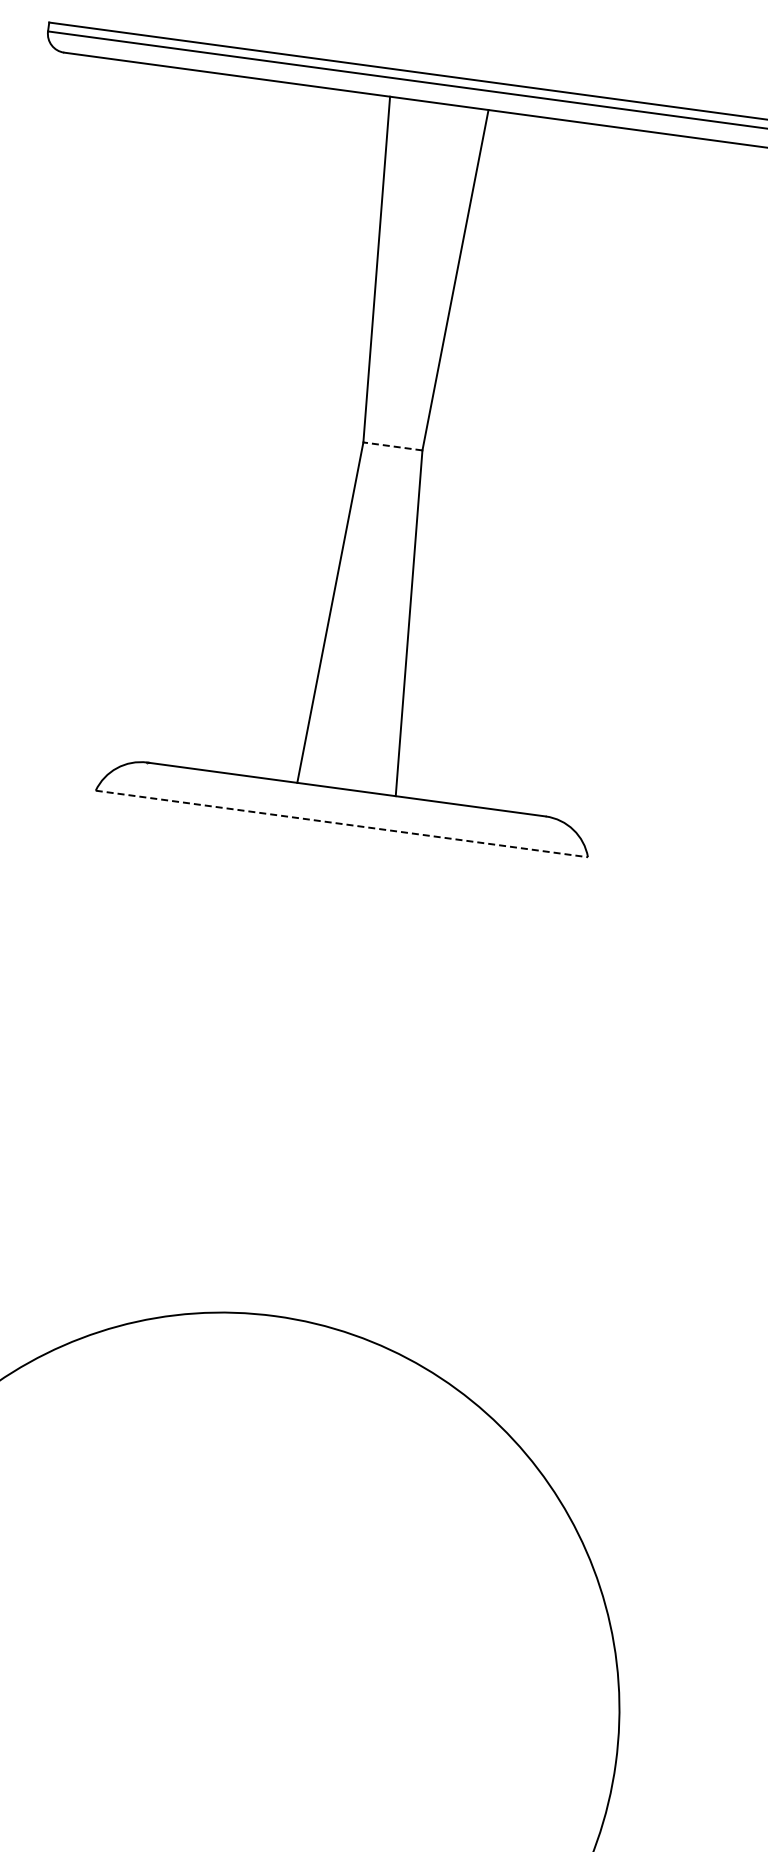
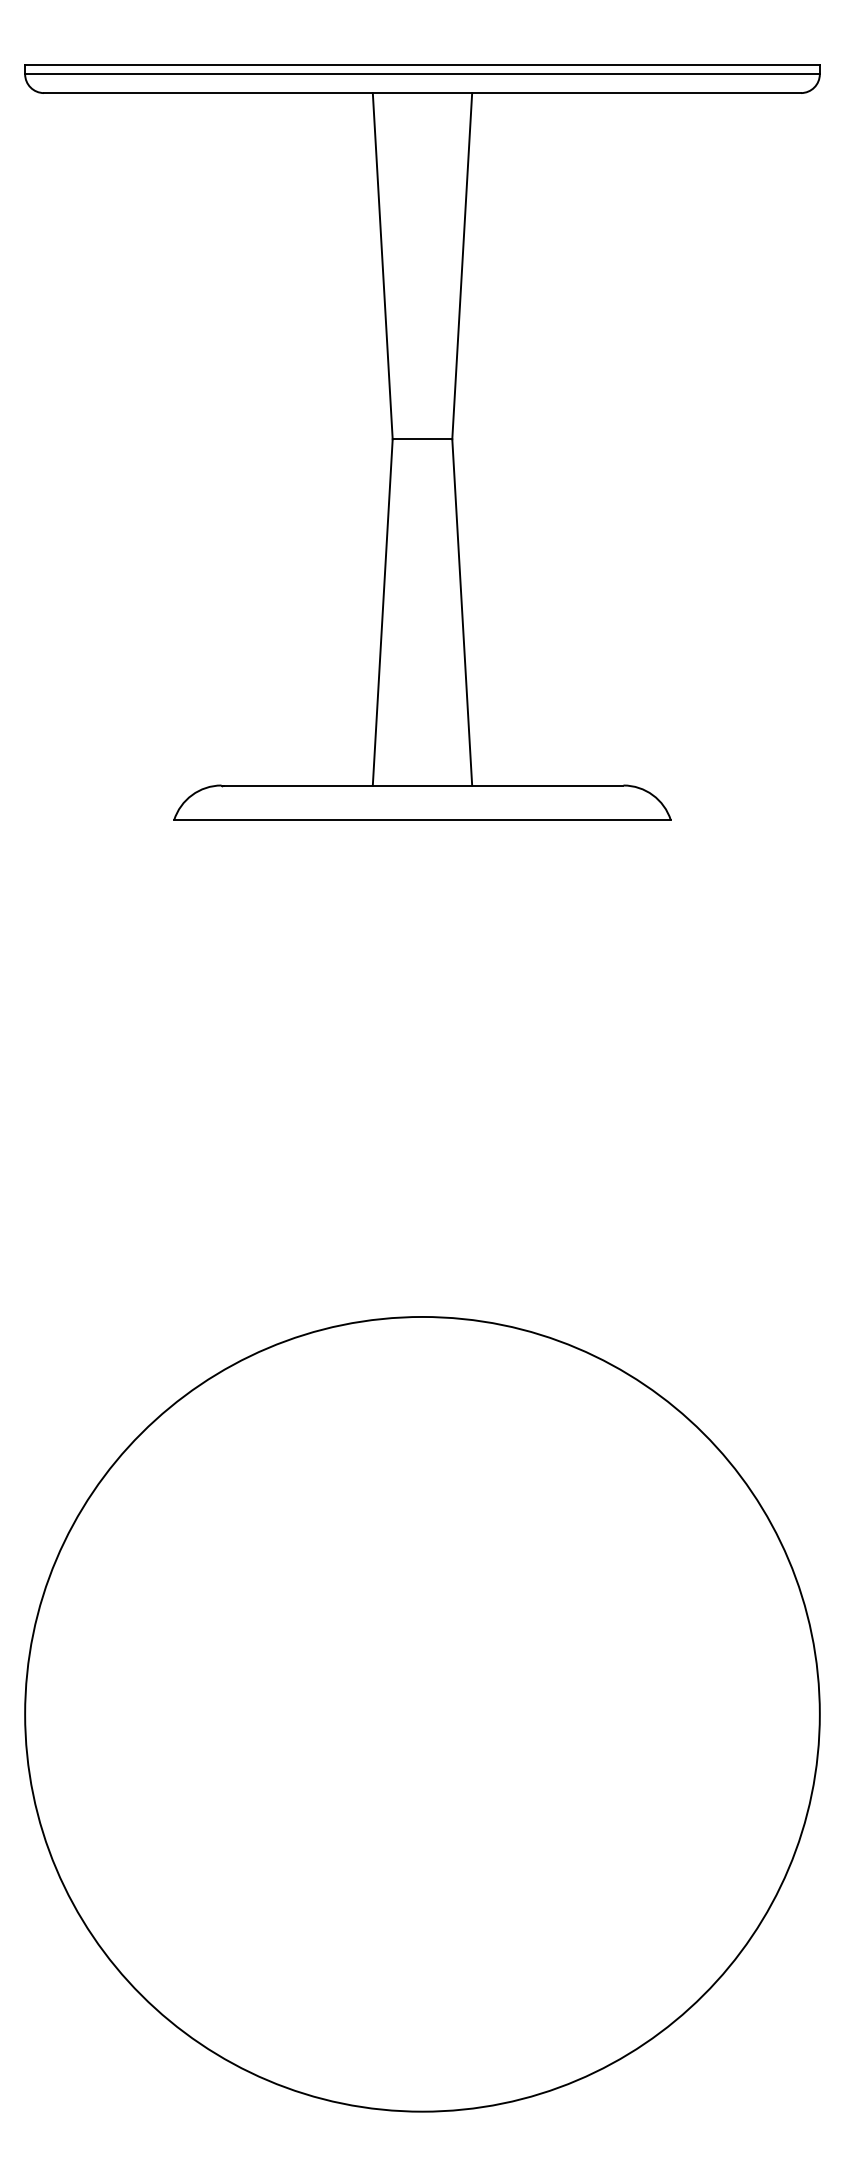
line: (392, 446) -> (422, 439), dashed -> solid
line: (341, 824) -> (422, 820), dashed -> solid

